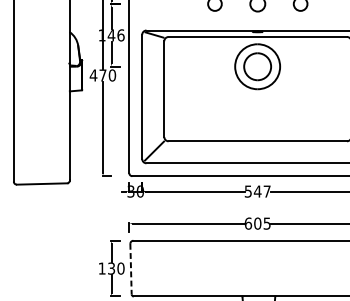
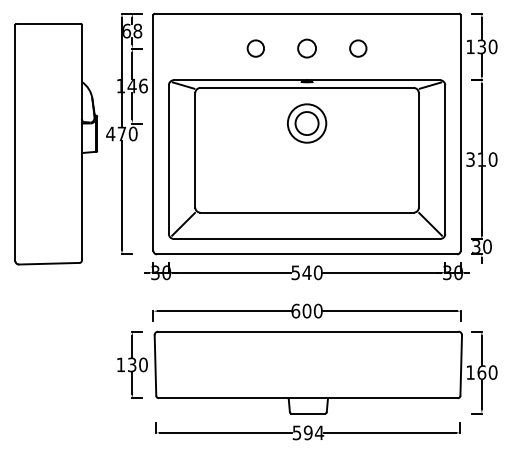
part: (258, 66) -> (307, 123), size x0.71
text: (266, 191) -> (317, 272), 547 -> 540
text: (266, 223) -> (317, 310), 605 -> 600
line: (131, 269) -> (155, 366), dashed -> solid

